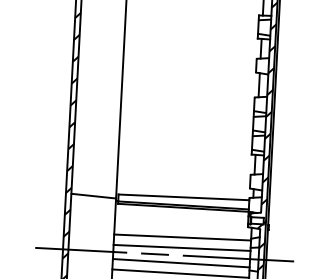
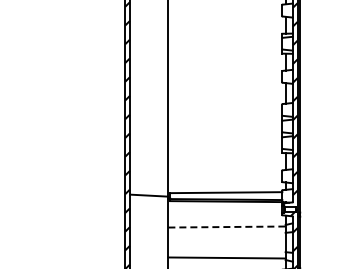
line: (183, 238) -> (227, 227), solid -> dashed
line: (181, 247) -> (226, 235), removed
line: (164, 254) -> (212, 242), removed
line: (180, 262) -> (226, 248), removed

